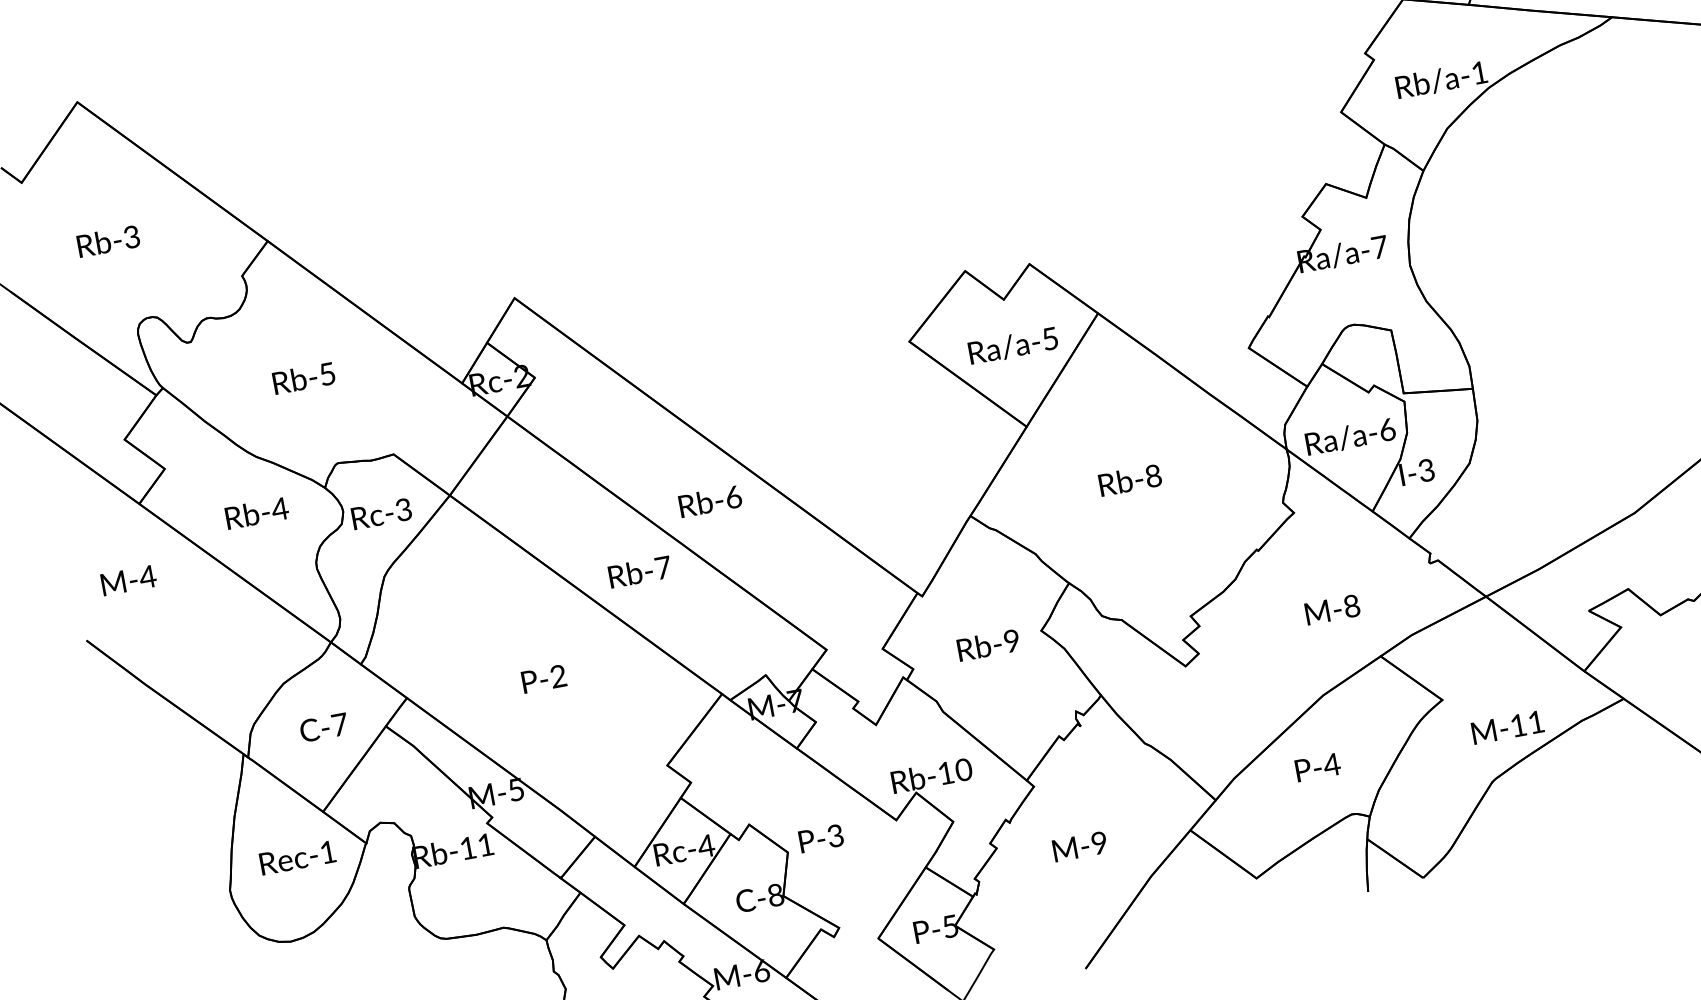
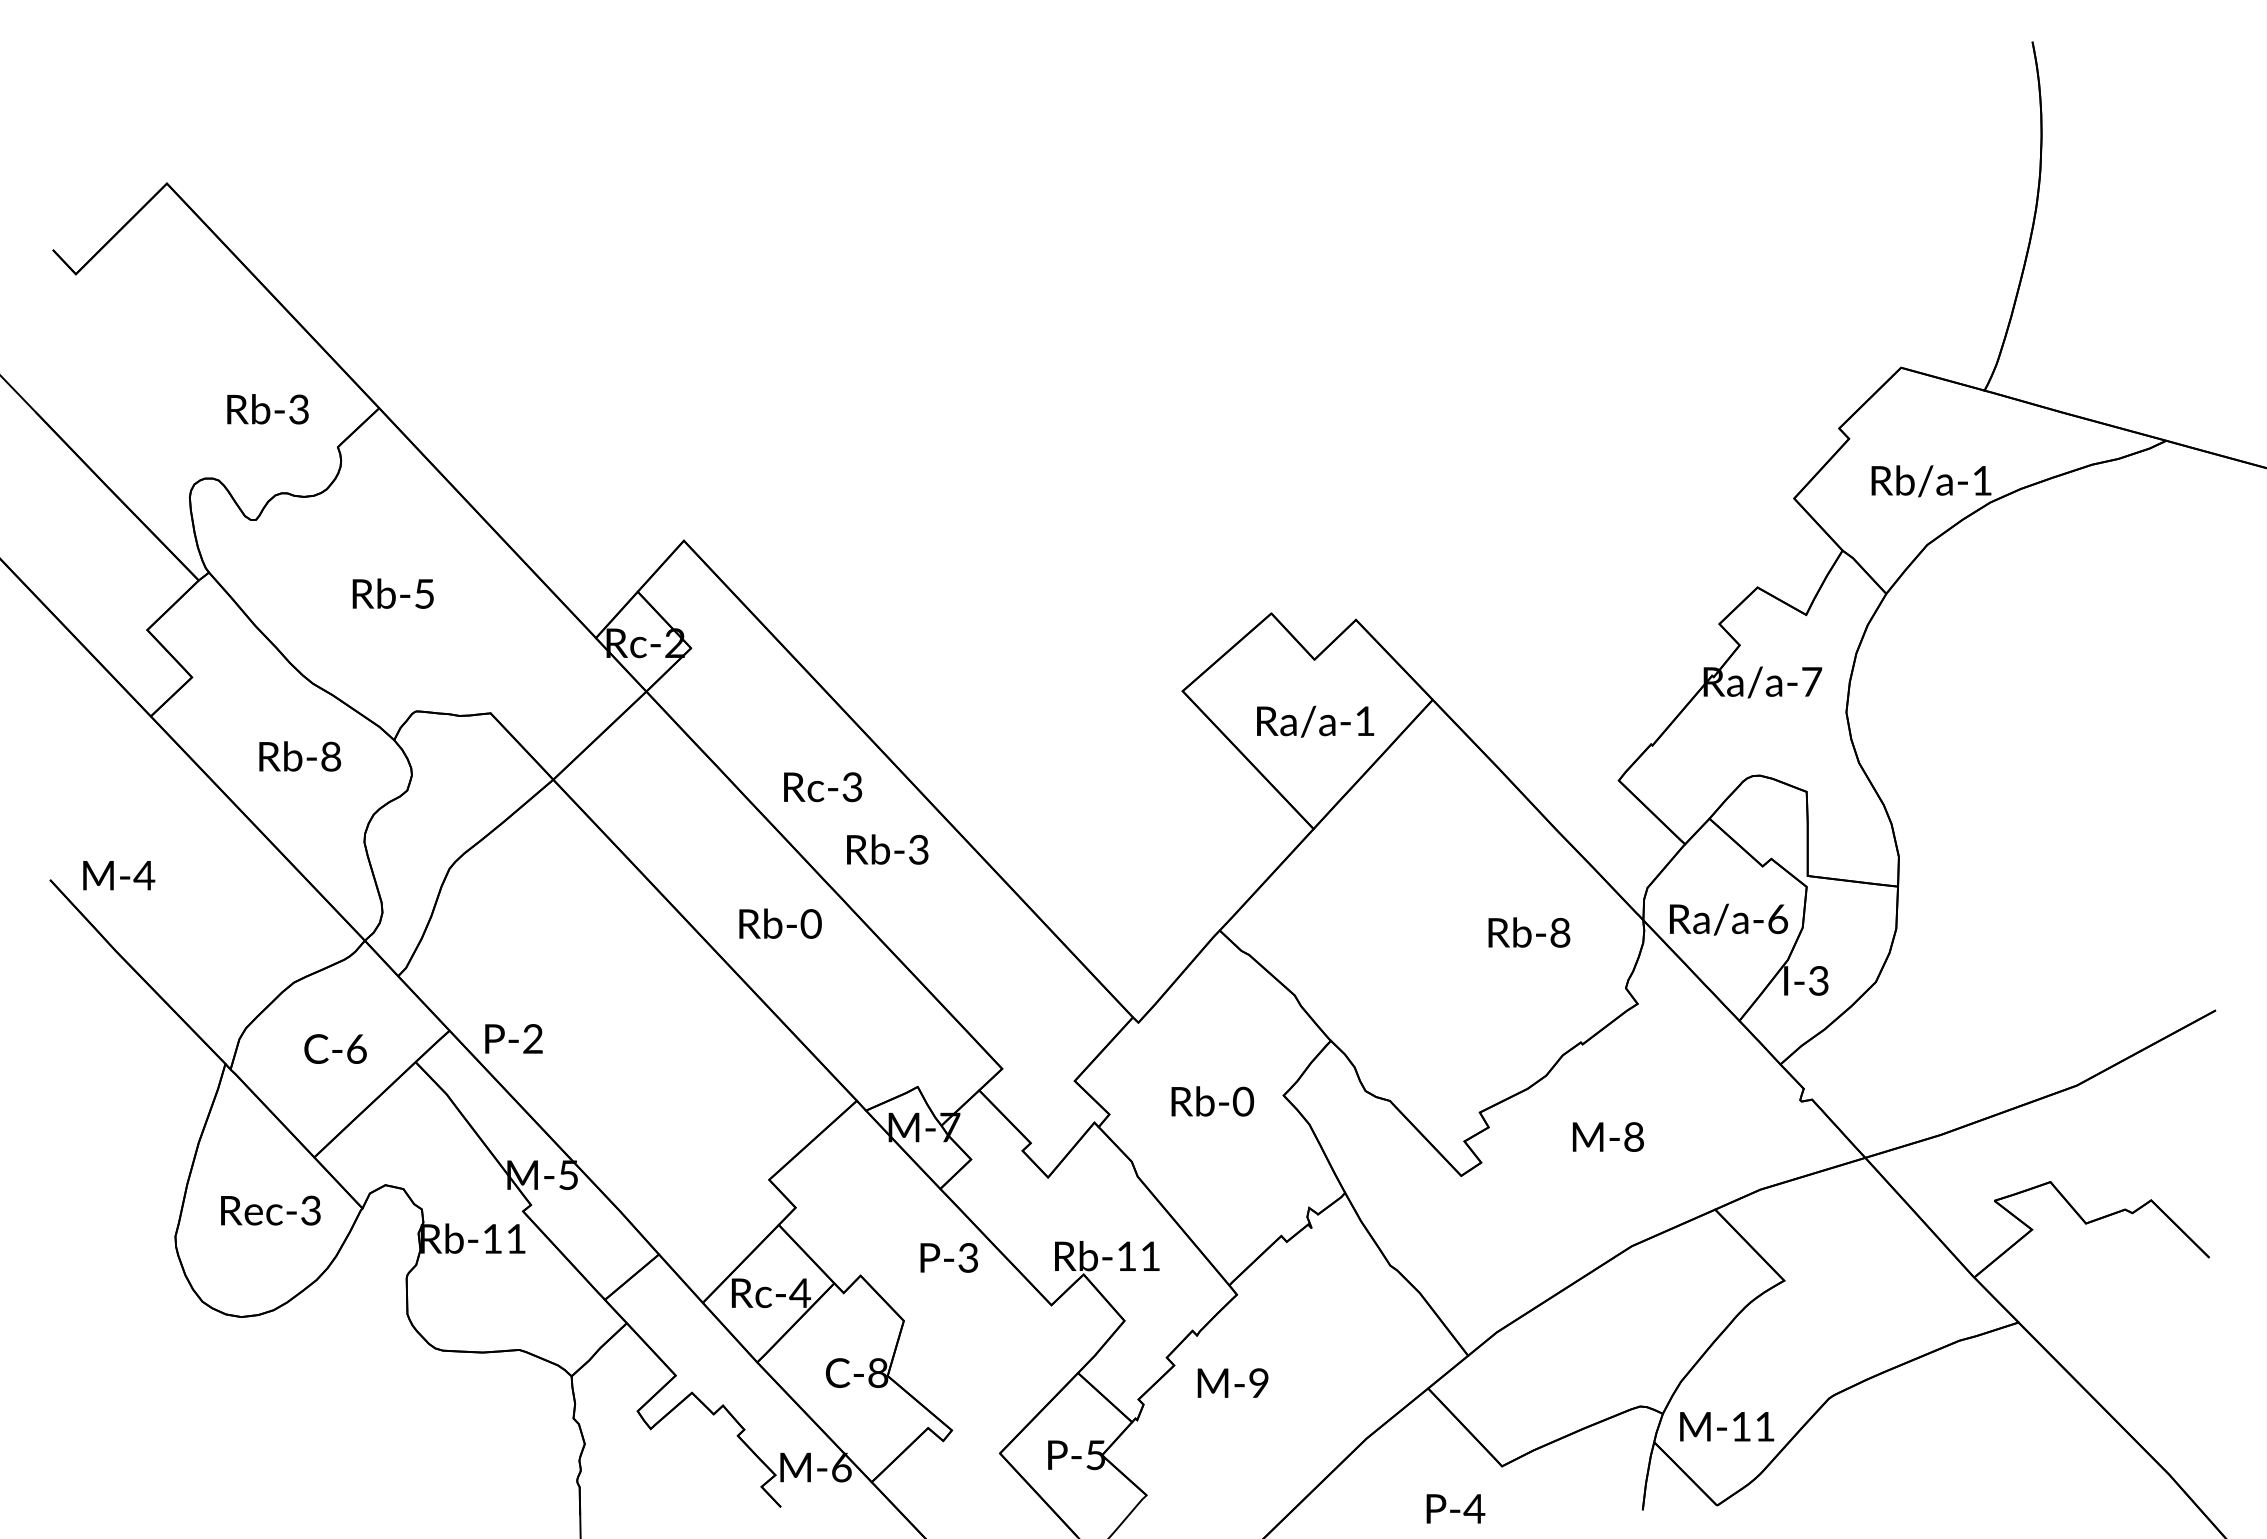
text: (108, 241) -> (267, 409), moved
text: (1049, 339) -> (1364, 721), Ra/a-5 -> Ra/a-1
text: (1130, 480) -> (1529, 932), moved
text: (733, 497) -> (918, 849), Rb-6 -> Rb-3
text: (279, 509) -> (330, 756), Rb-4 -> Rb-8
text: (382, 514) -> (823, 787), moved
text: (662, 567) -> (810, 923), Rb-7 -> Rb-0
text: (129, 580) -> (119, 875), moved
text: (1331, 609) -> (1607, 1136), moved
text: (1012, 641) -> (1243, 1102), Rb-9 -> Rb-0
text: (543, 678) -> (513, 1038), moved
text: (339, 724) -> (356, 1048), C-7 -> C-6
text: (1508, 727) -> (1727, 1426), moved
text: (1317, 767) -> (1455, 1508), moved
text: (963, 769) -> (1150, 1256), Rb-10 -> Rb-11
text: (820, 838) -> (948, 1257), moved
text: (1079, 846) -> (1232, 1382), moved
text: (327, 852) -> (310, 1210), Rec-1 -> Rec-3

